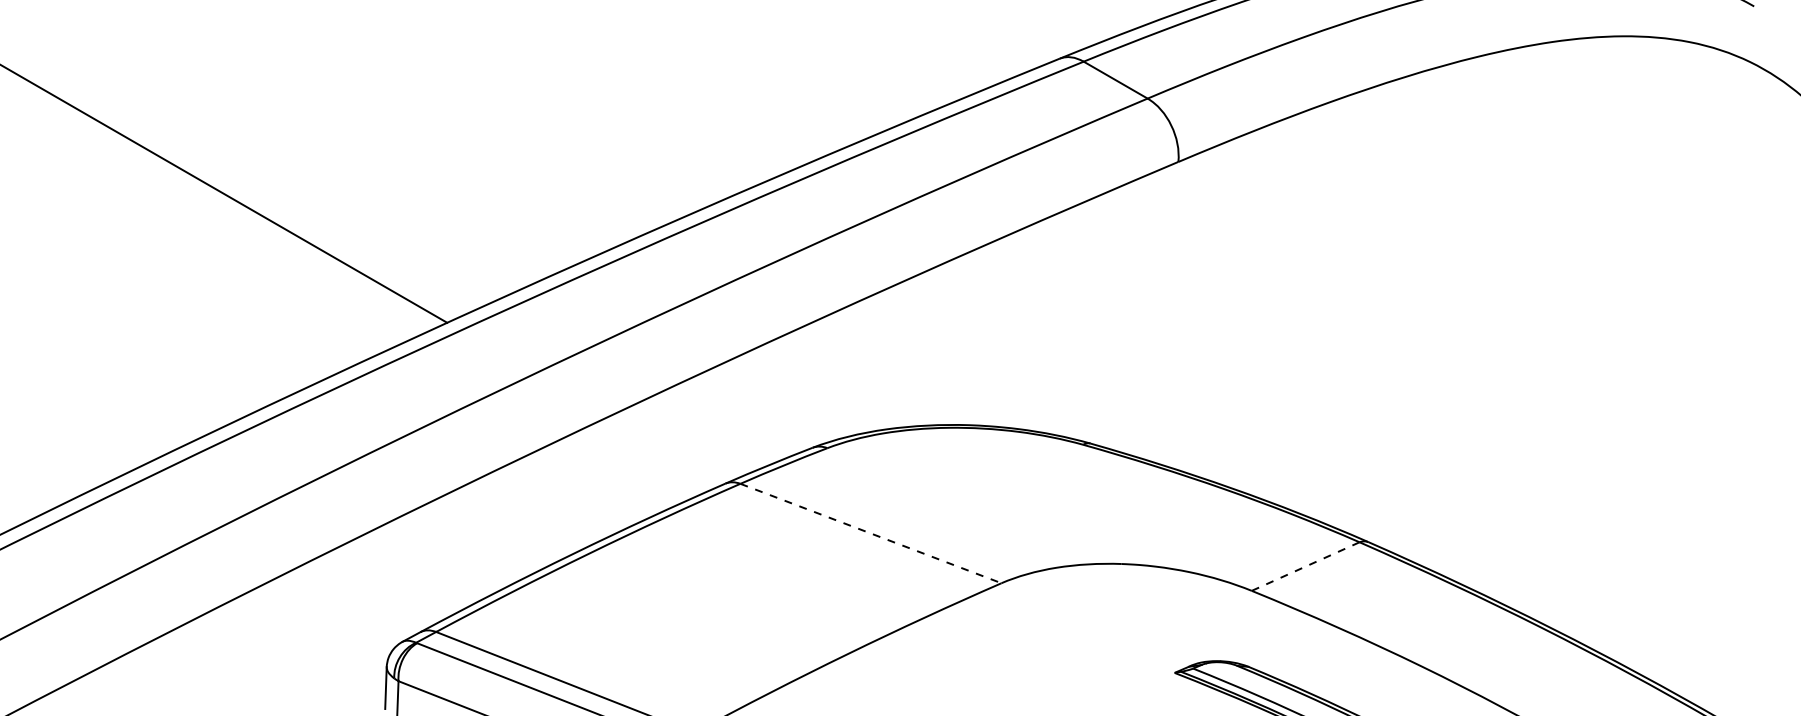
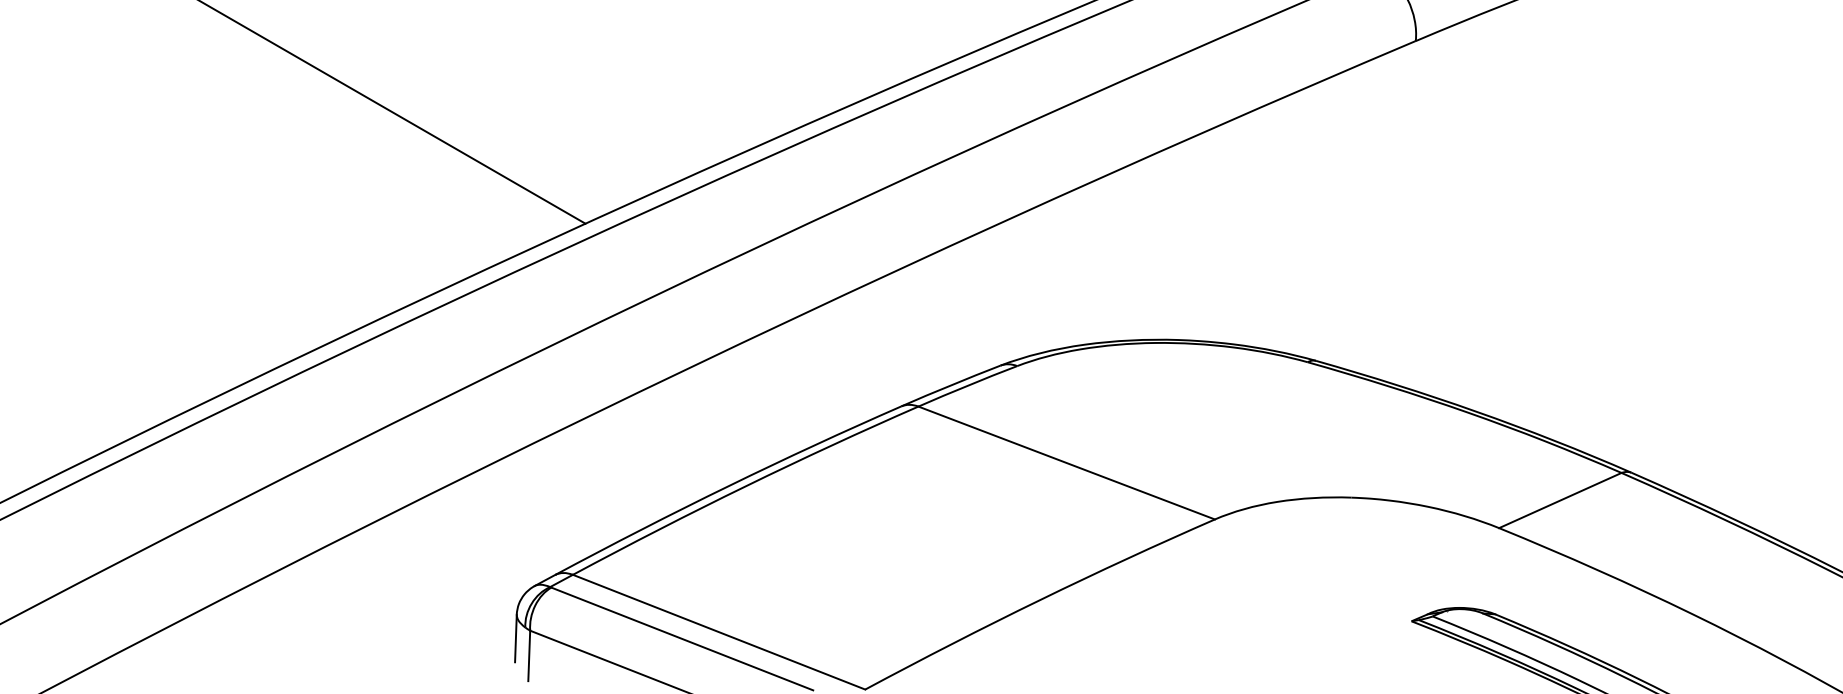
line: (870, 533) -> (1066, 462), dashed -> solid
line: (1305, 566) -> (1560, 500), dashed -> solid

